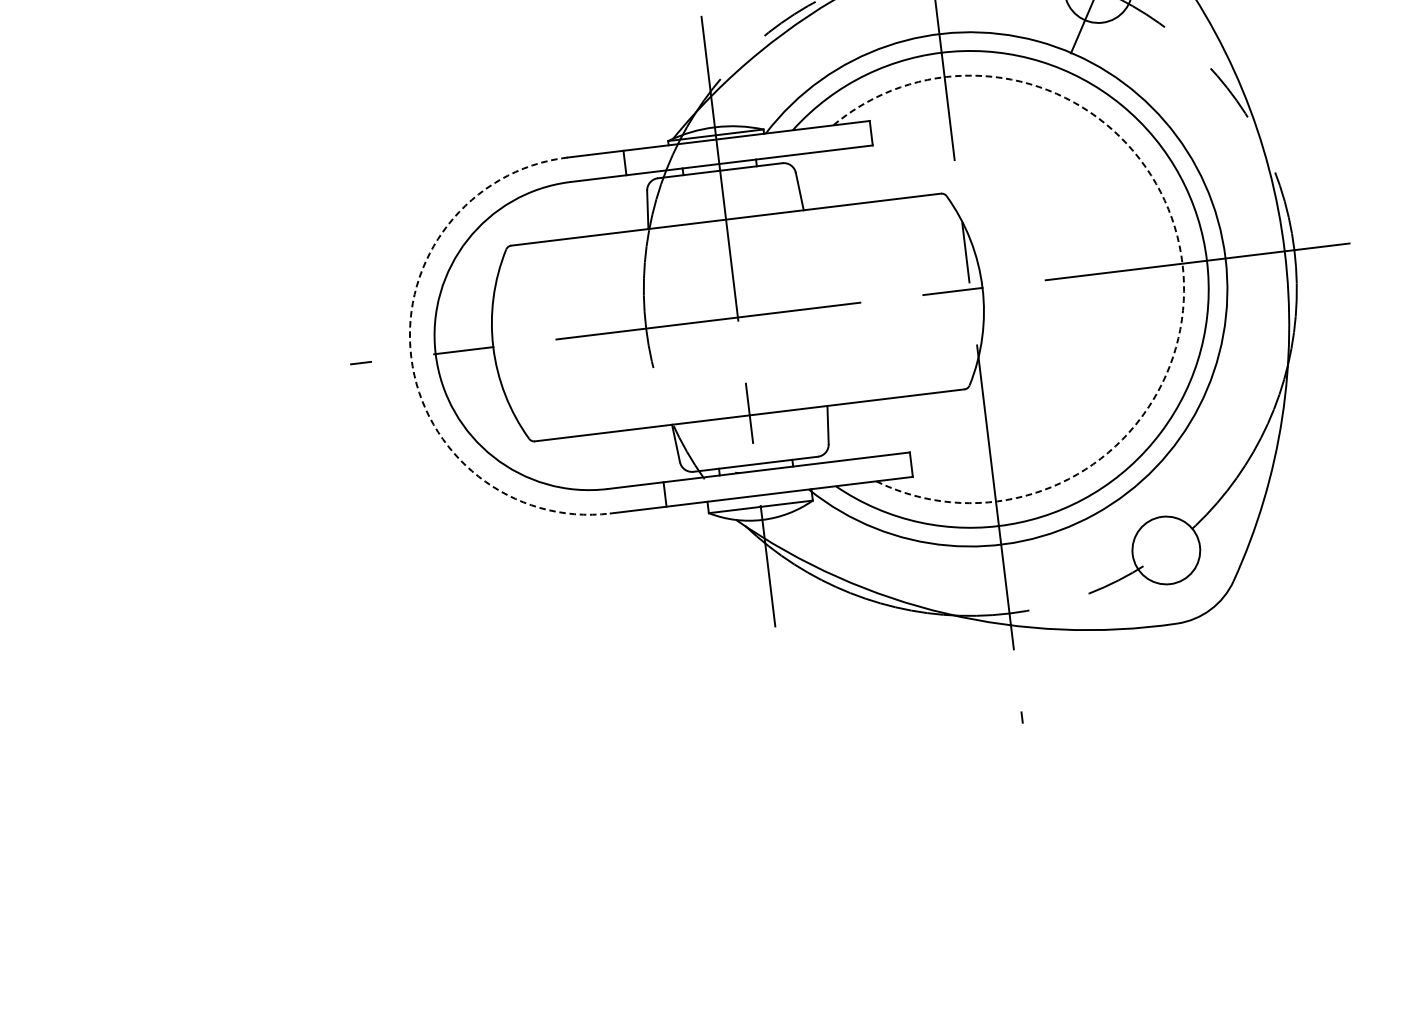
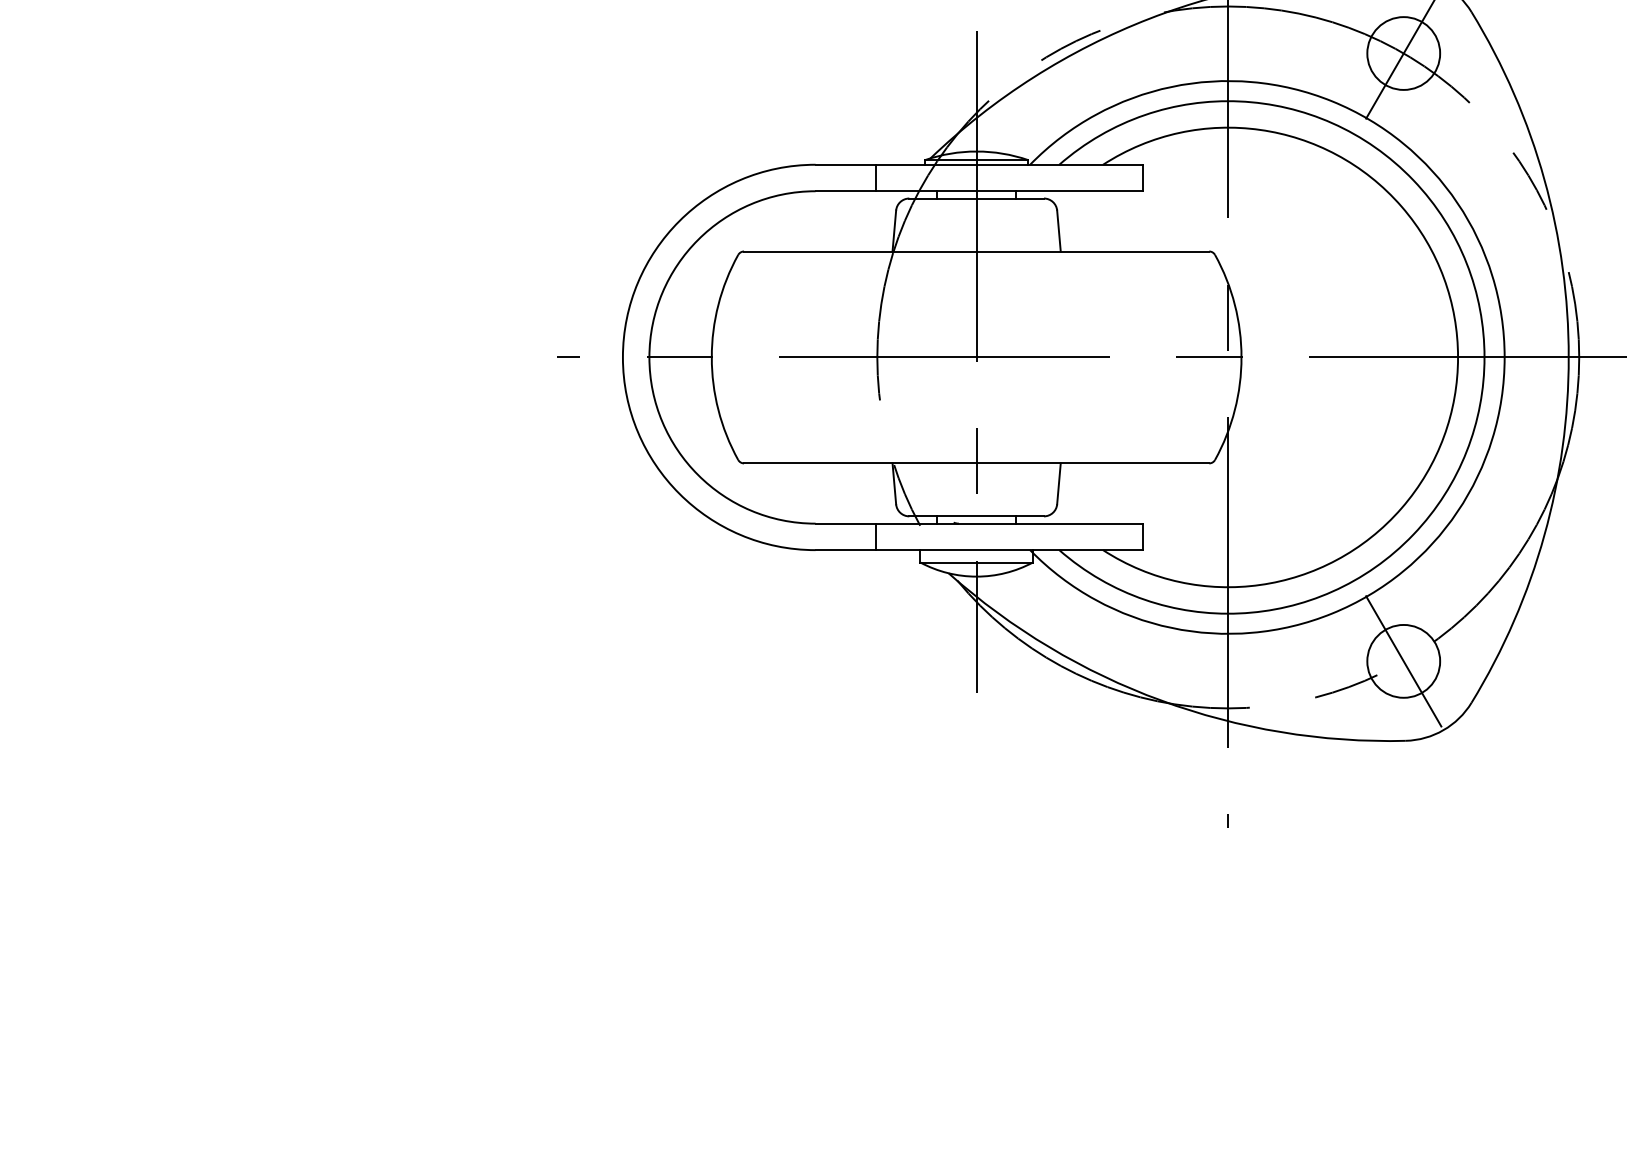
arc: (1182, 263) -> (1458, 357), dashed -> solid
arc: (410, 357) -> (622, 357), dashed -> solid
line: (1166, 550) -> (1403, 661), added

